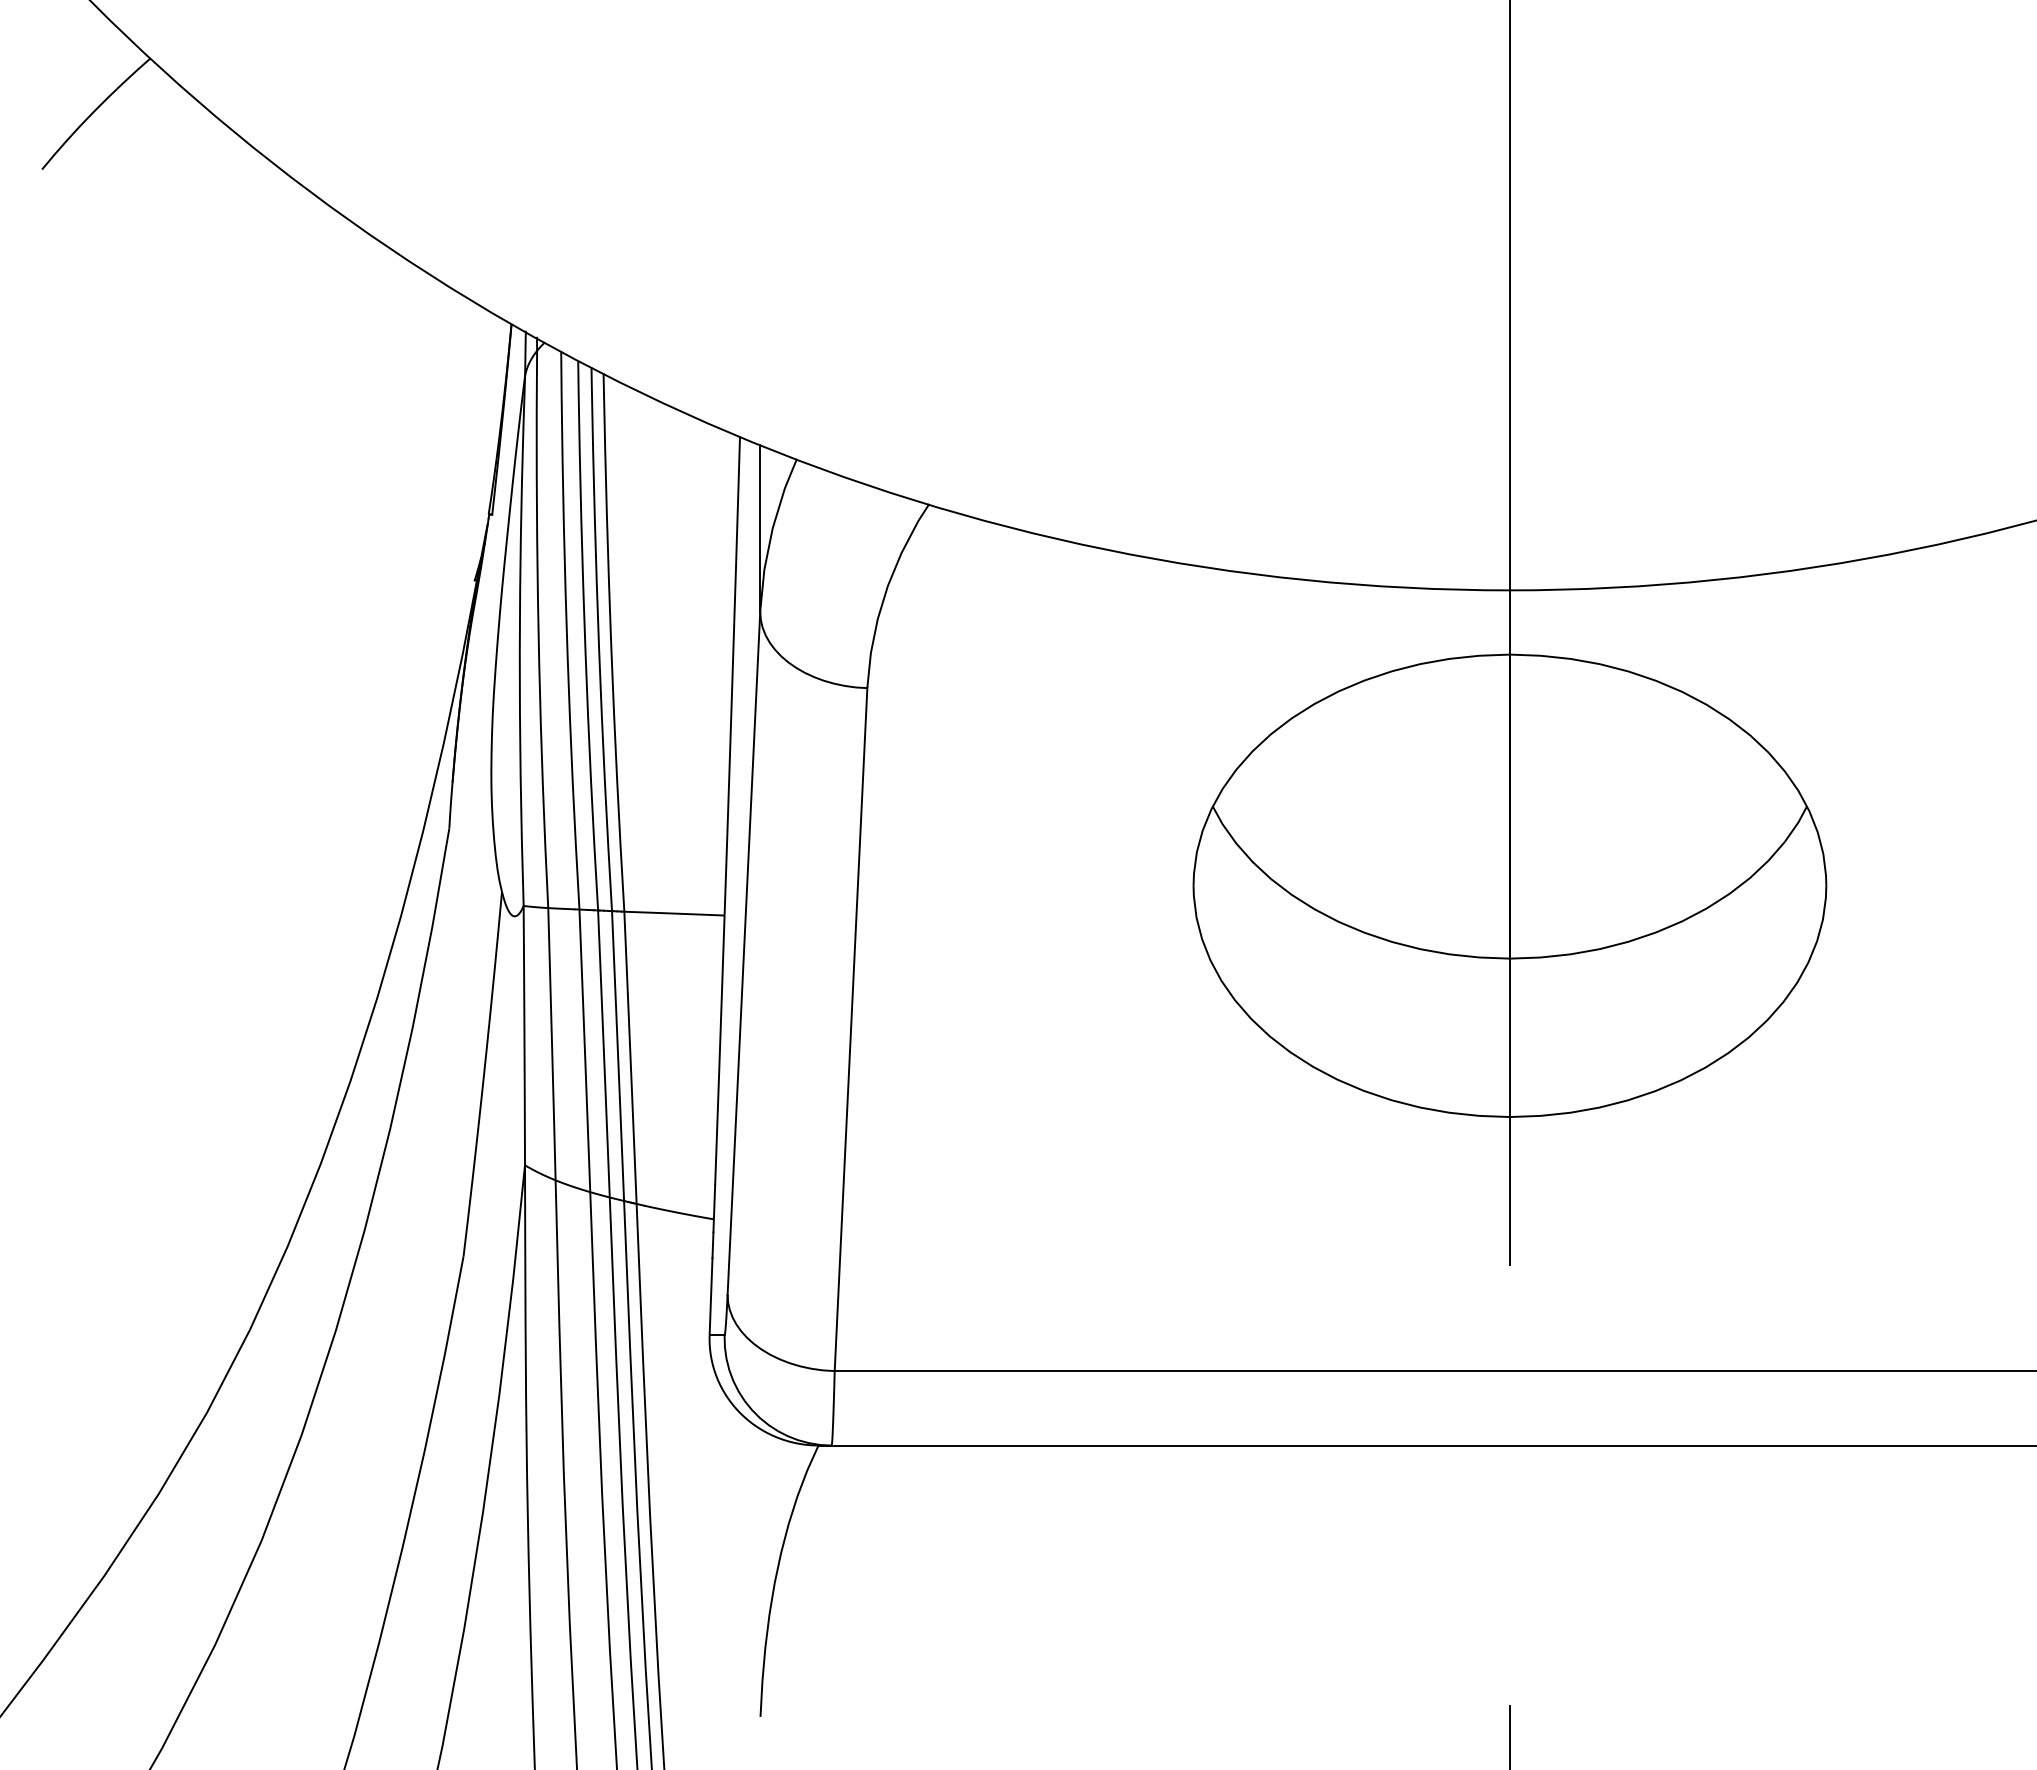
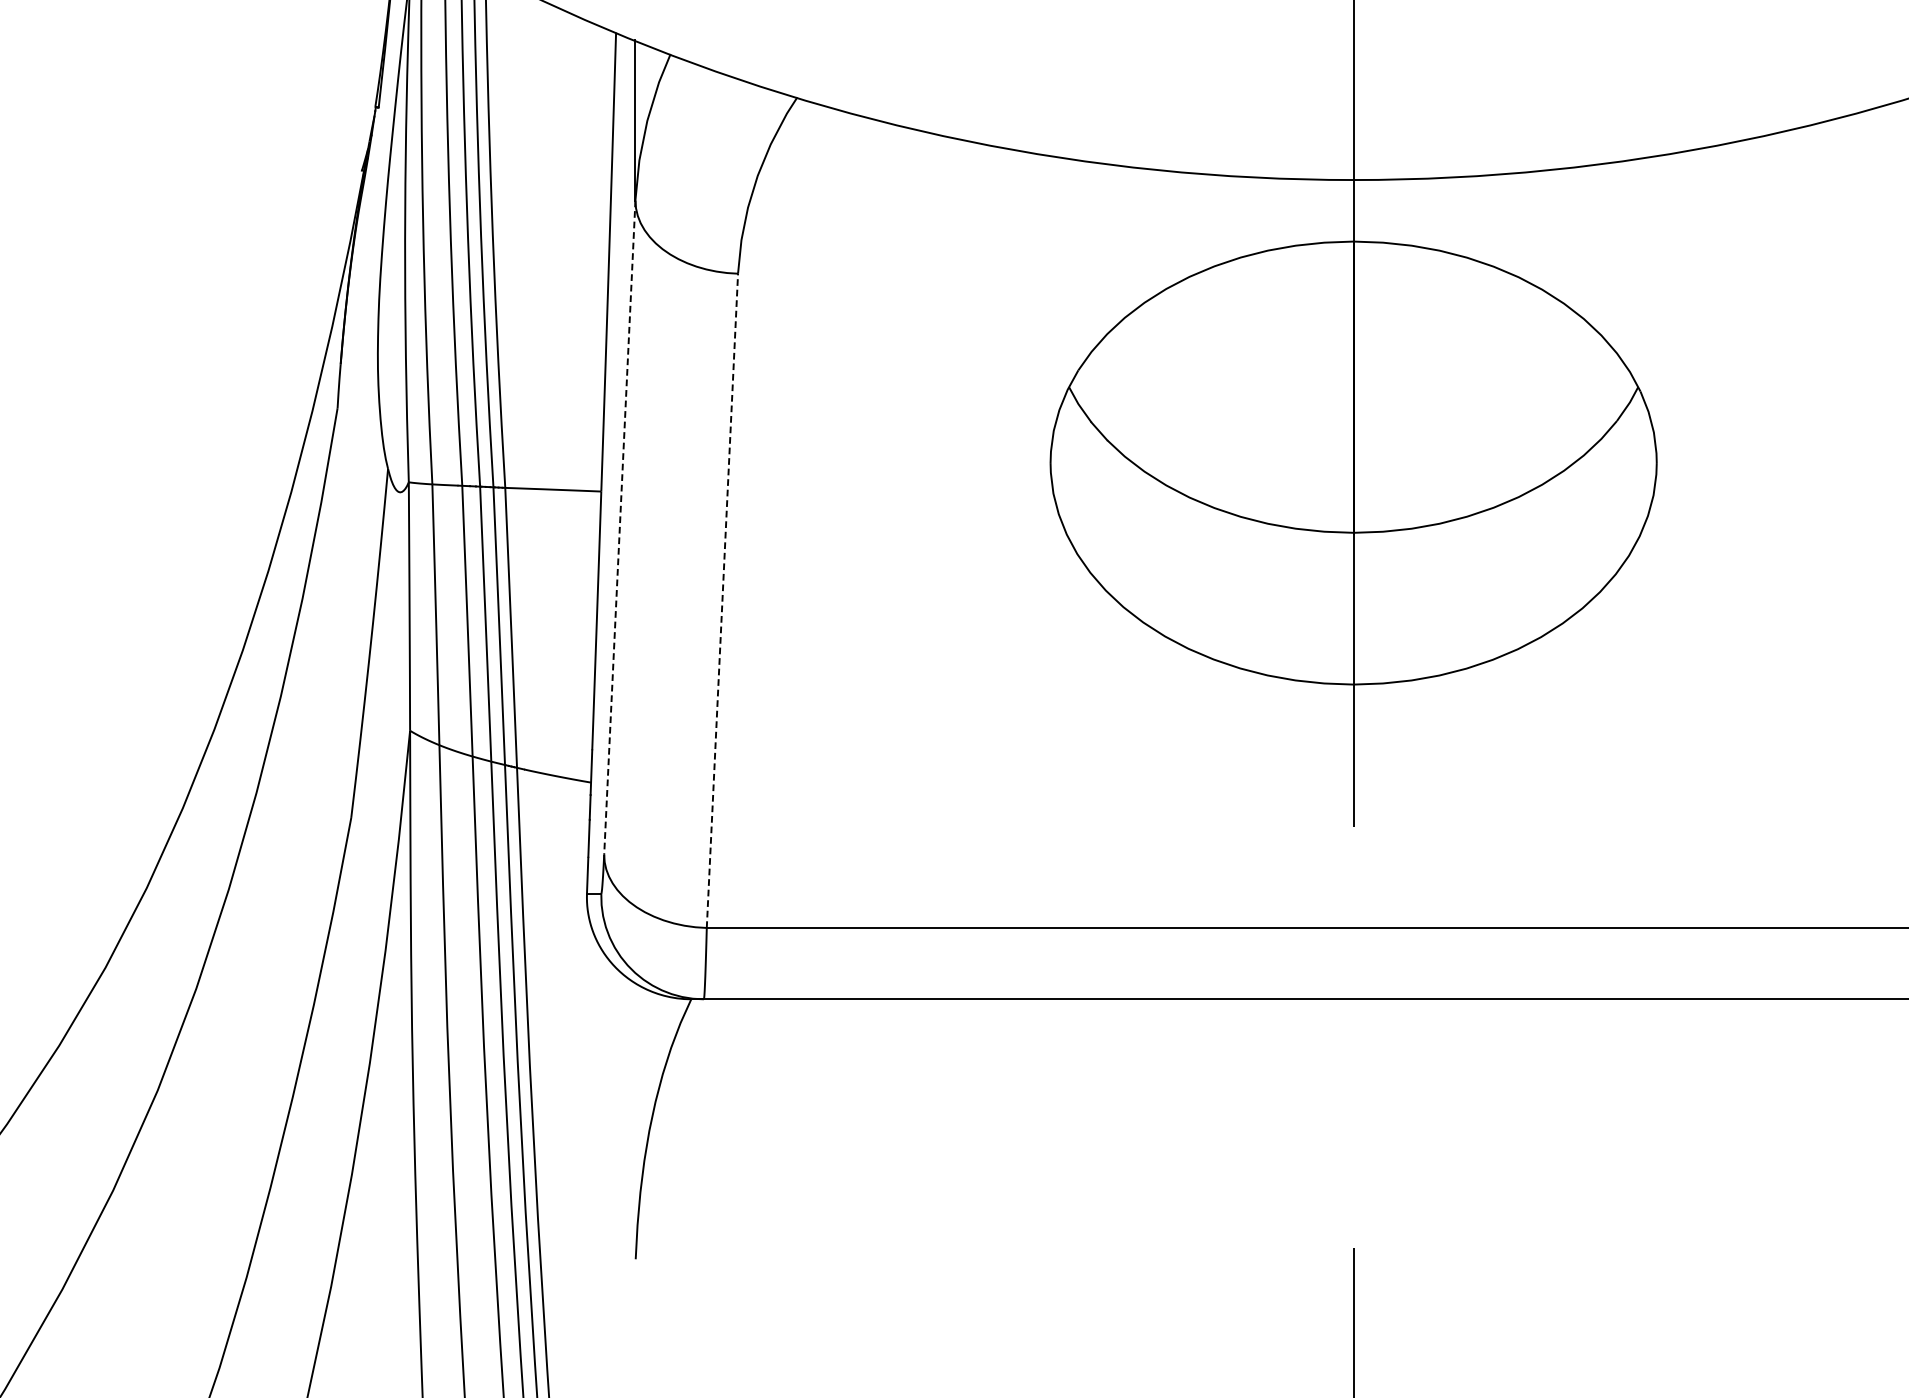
line: (743, 953) -> (619, 527), solid -> dashed
line: (851, 1028) -> (722, 599), solid -> dashed

